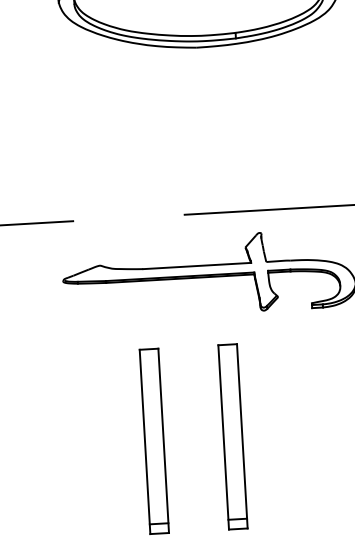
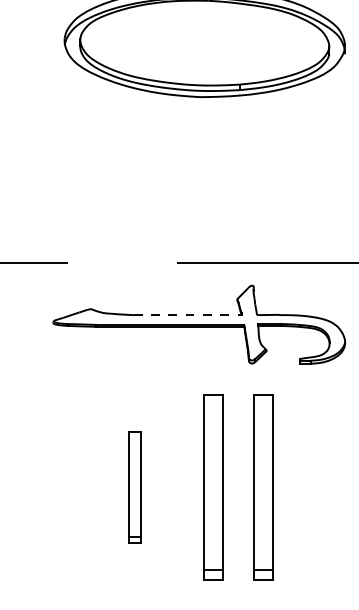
line: (196, 266) -> (187, 315), solid -> dashed
part: (282, 433) -> (263, 487), added
part: (153, 441) -> (134, 487), size x0.6

